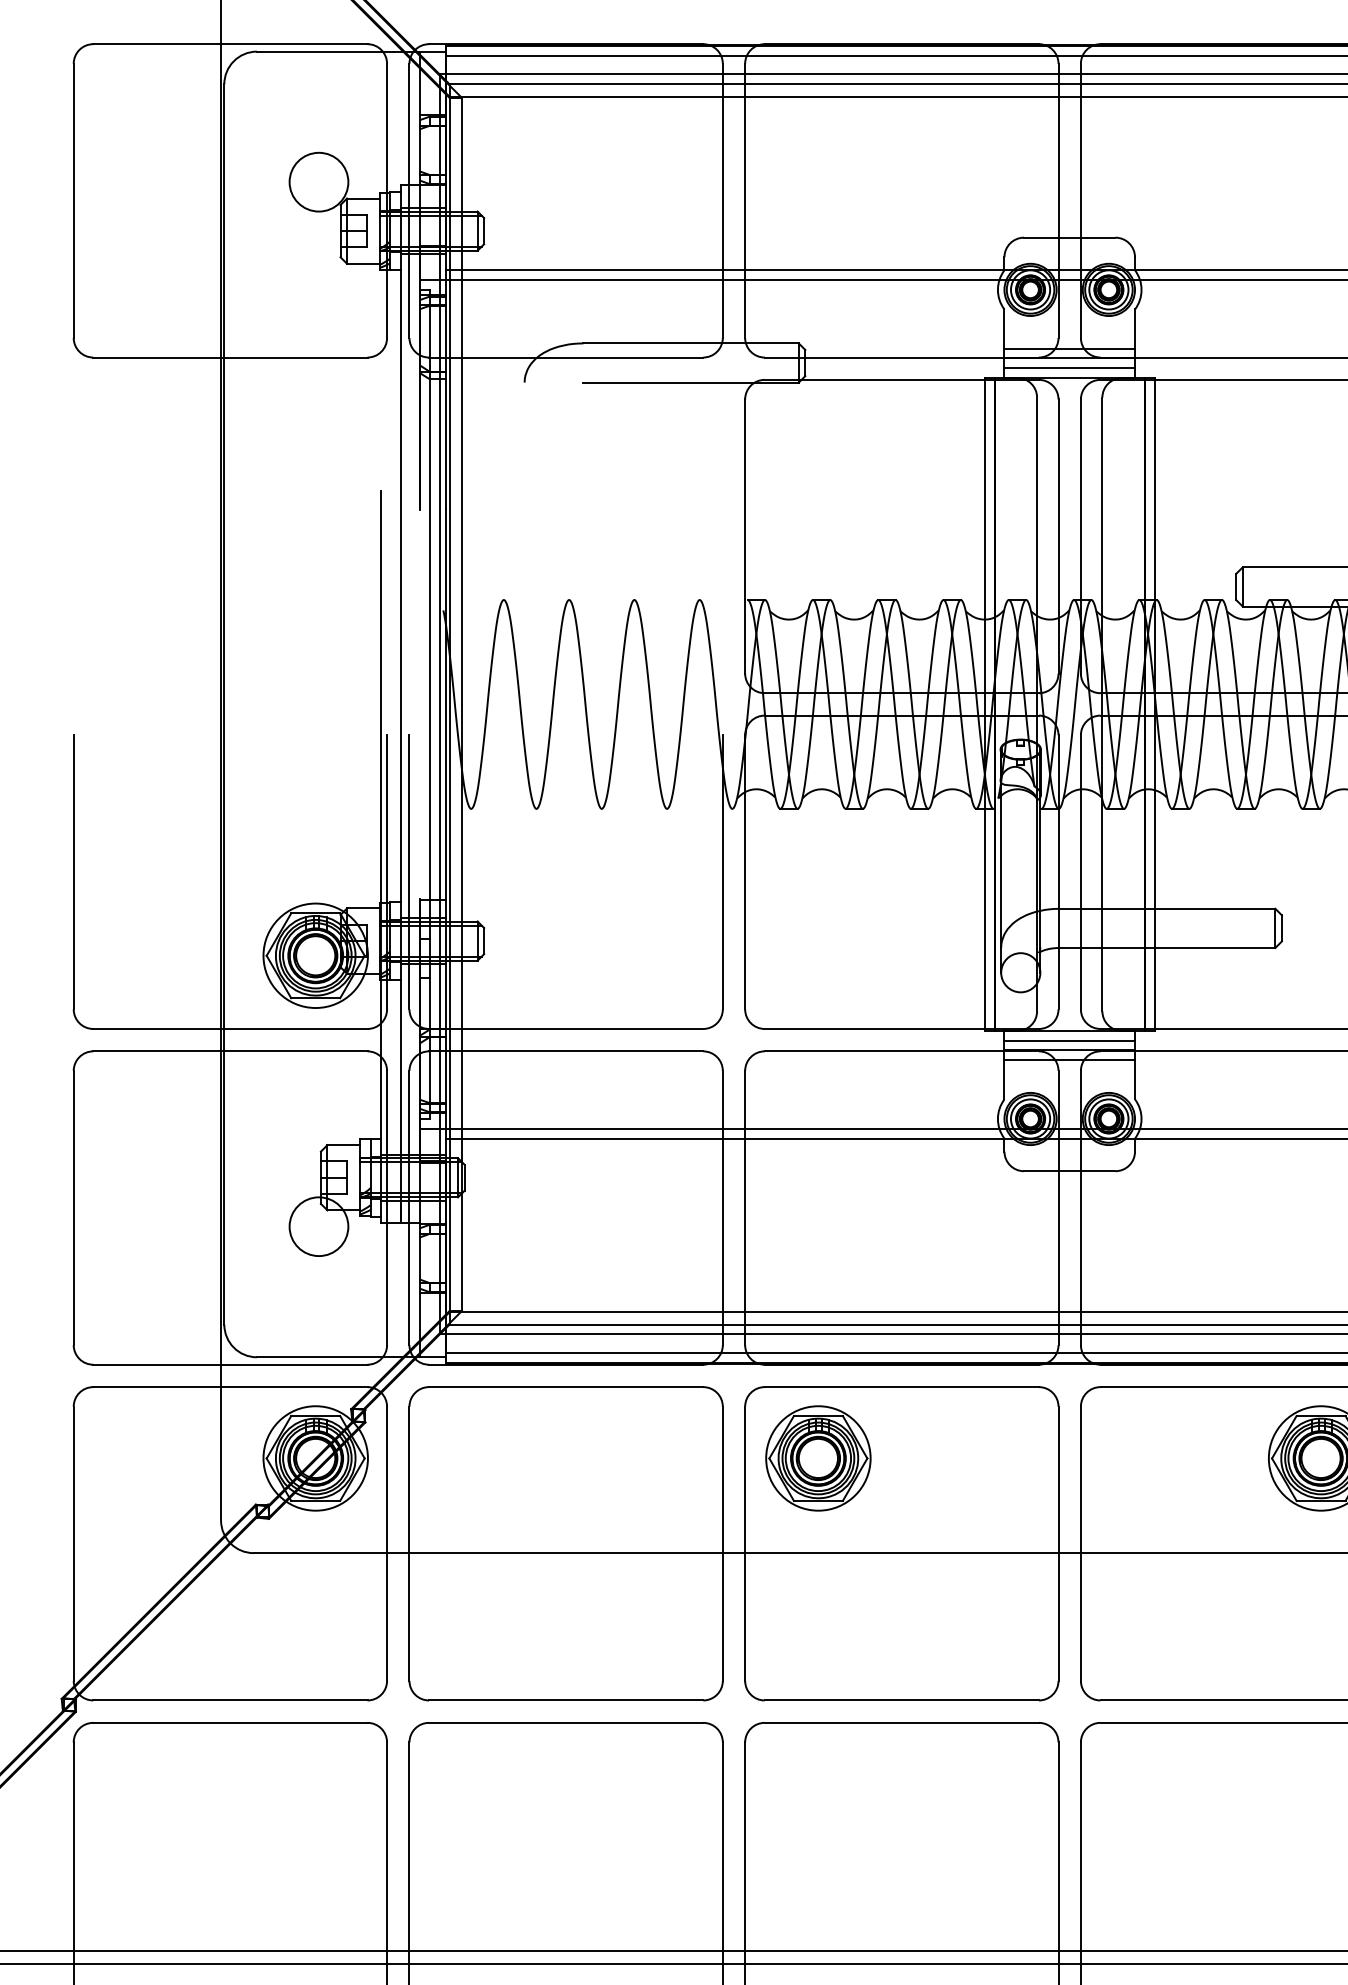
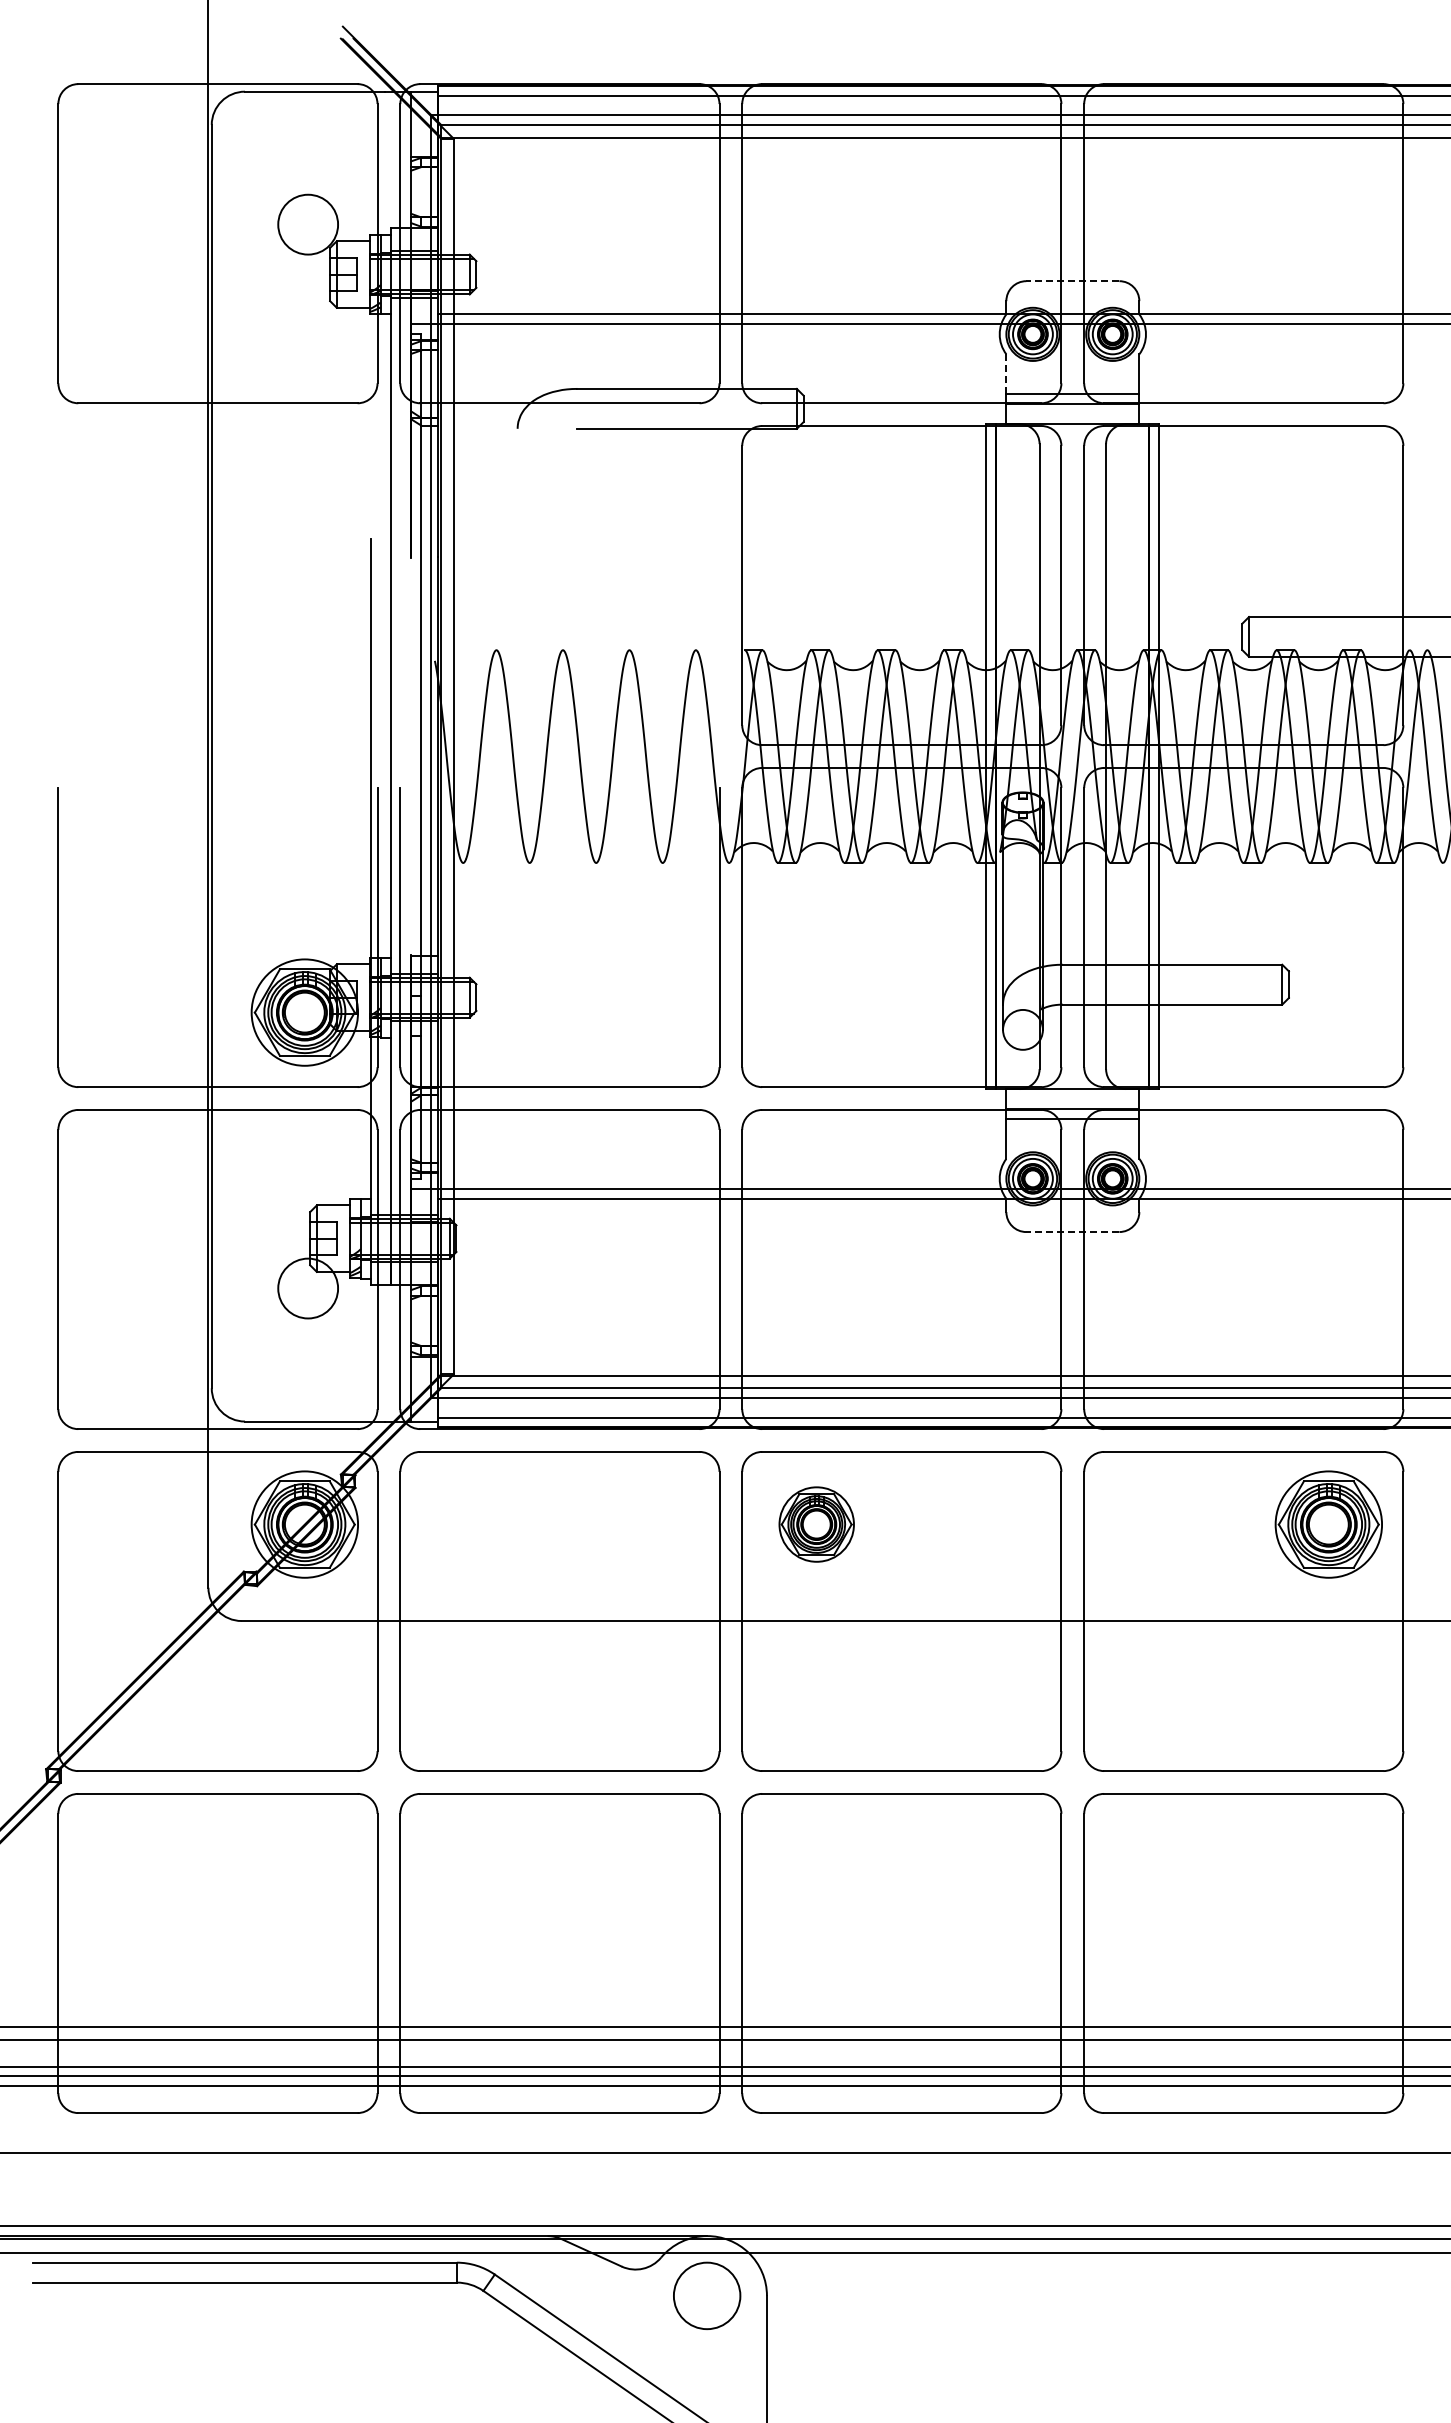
line: (1069, 237) -> (1072, 281), solid -> dashed
line: (1004, 329) -> (1006, 374), solid -> dashed
line: (1069, 368) -> (1072, 414), removed
line: (1069, 1041) -> (1072, 1099), removed
line: (1069, 1171) -> (1072, 1232), solid -> dashed
part: (818, 1458) -> (816, 1524), size x0.7

